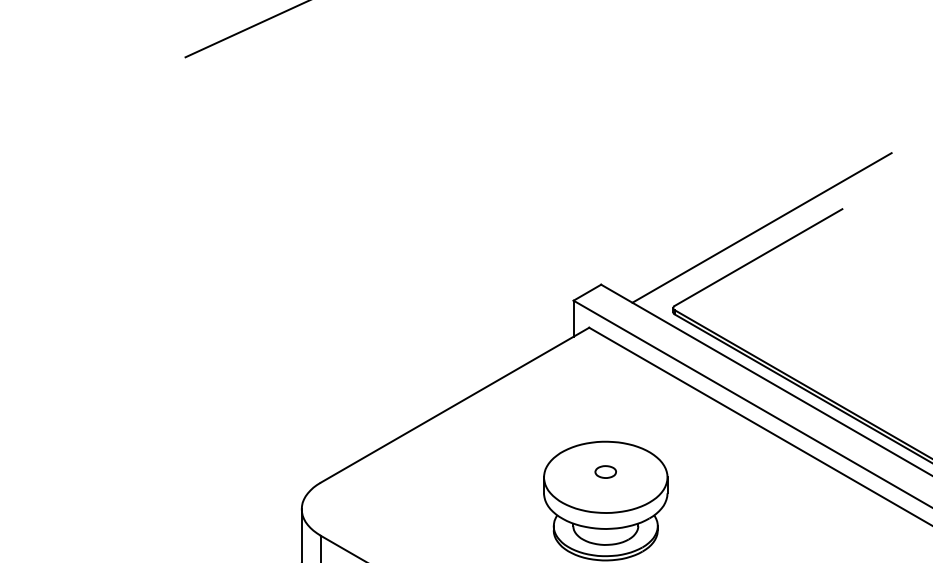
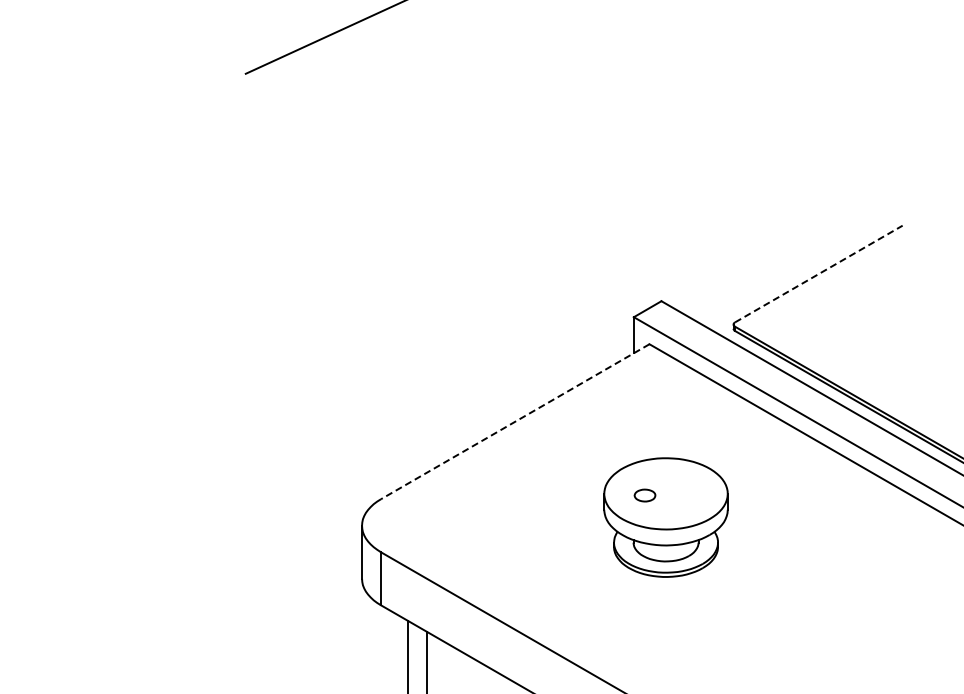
line: (761, 227) -> (821, 244), removed
line: (758, 257) -> (818, 274), solid -> dashed
line: (455, 404) -> (515, 421), solid -> dashed
part: (605, 471) -> (644, 495), moved

